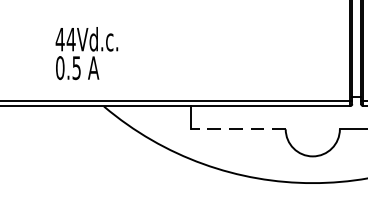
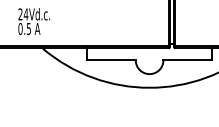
text: (60, 39) -> (20, 14), 44Vd.c. -> 24Vd.c.
line: (238, 129) -> (111, 60), dashed -> solid

